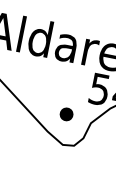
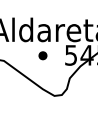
part: (65, 113) -> (42, 55), moved

